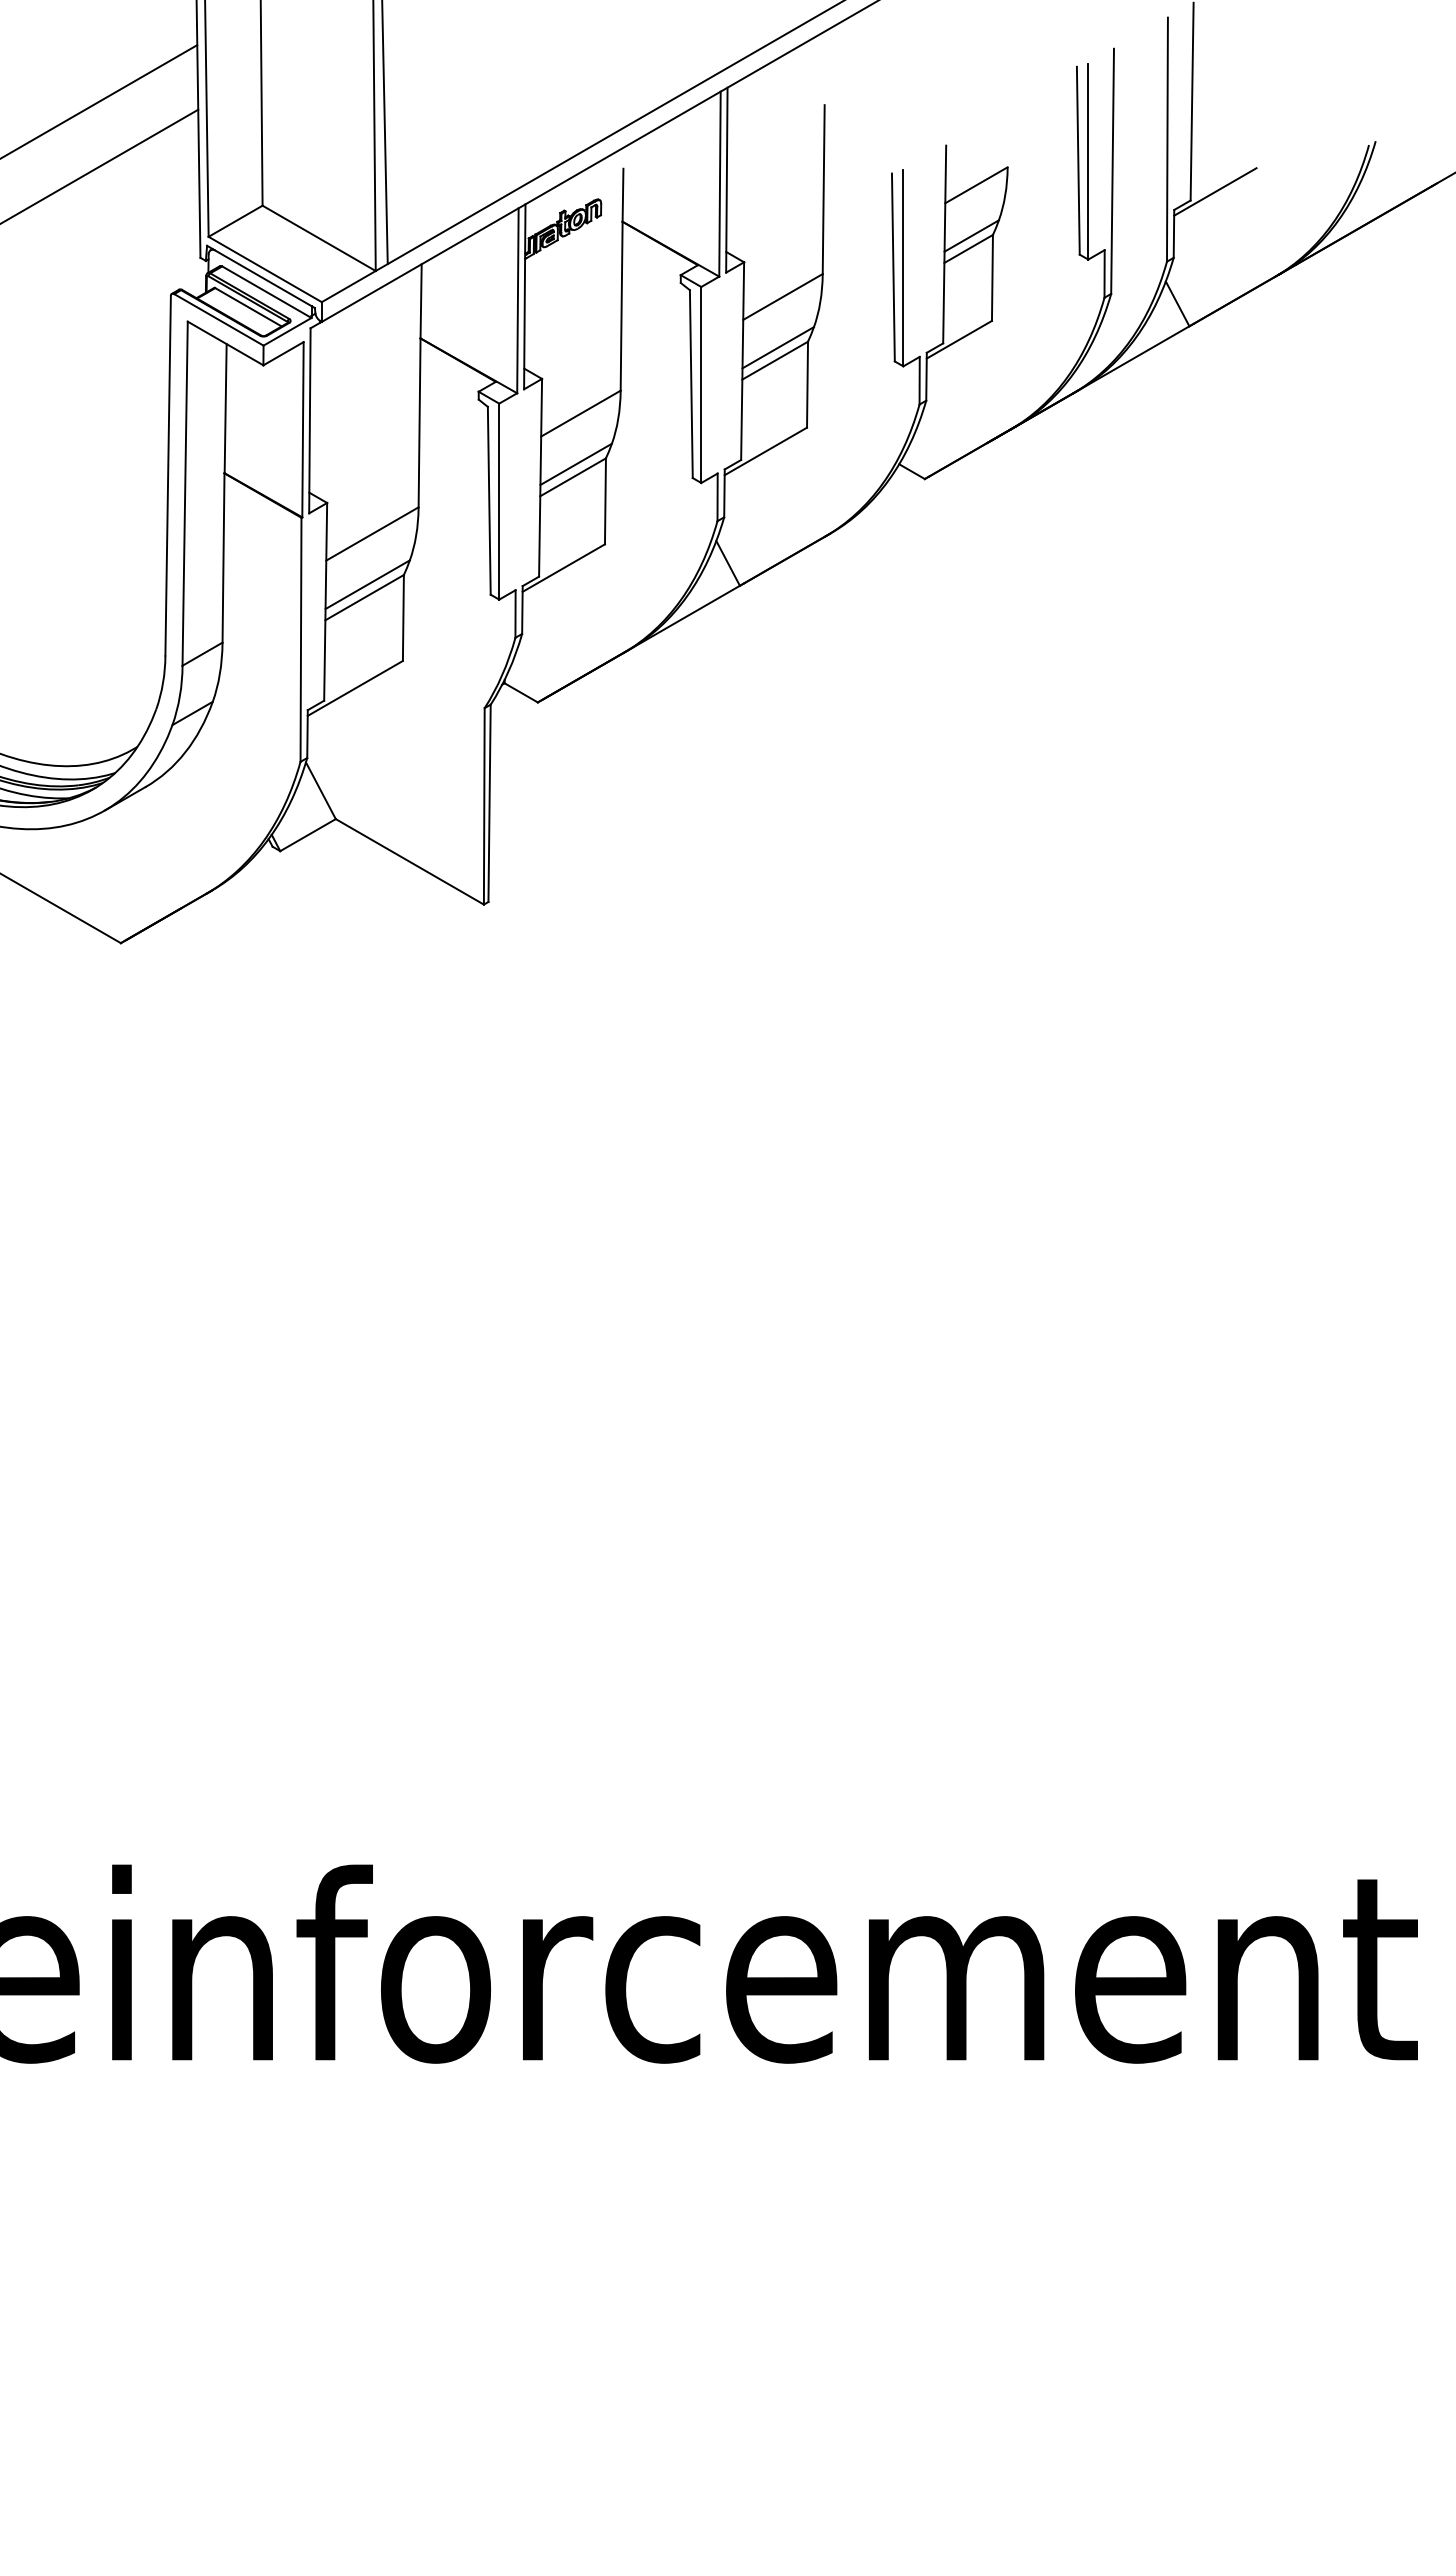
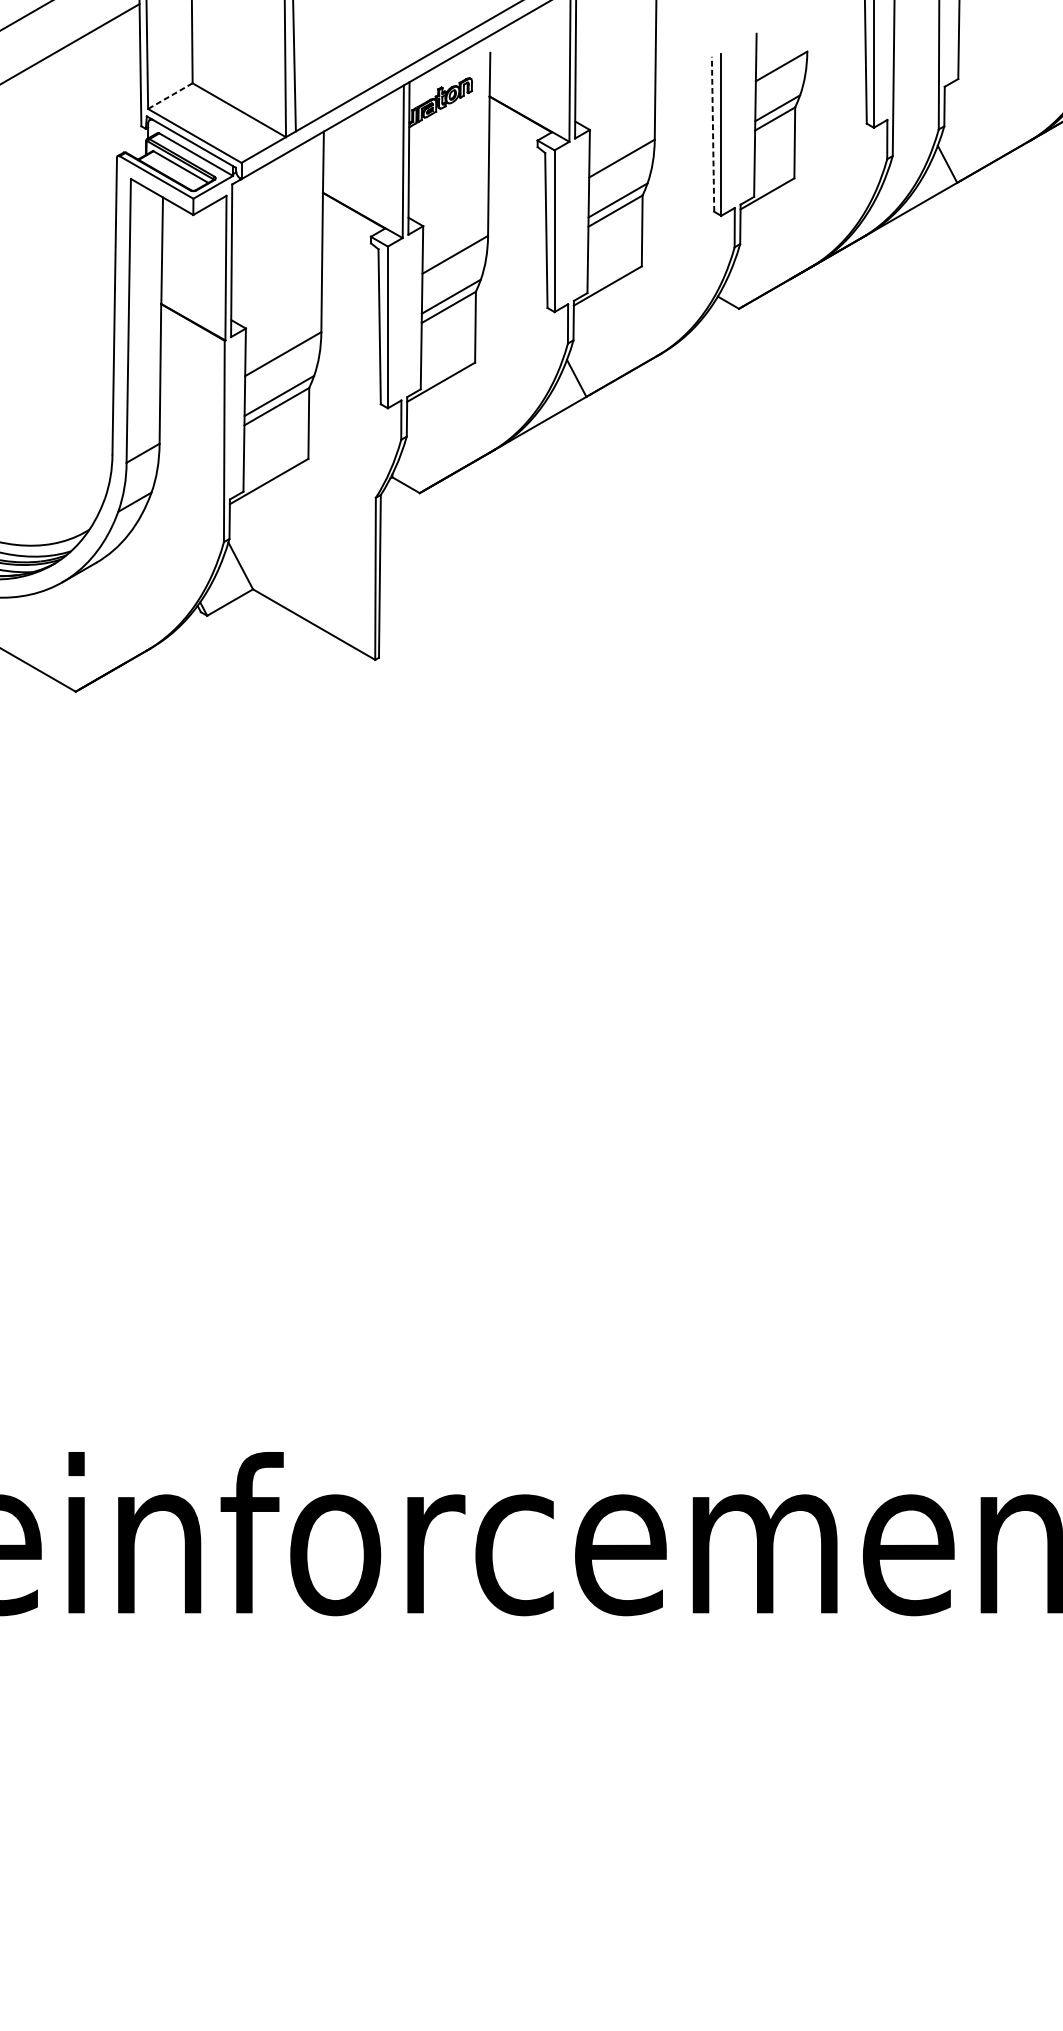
line: (1215, 191) -> (978, 71), removed
line: (235, 221) -> (170, 96), solid -> dashed
line: (893, 267) -> (713, 134), solid -> dashed

